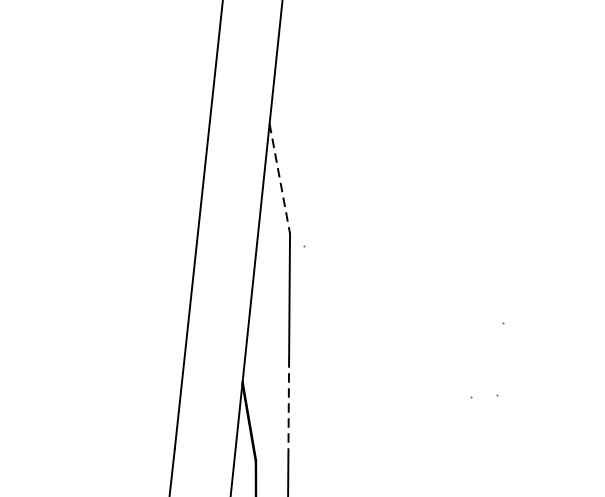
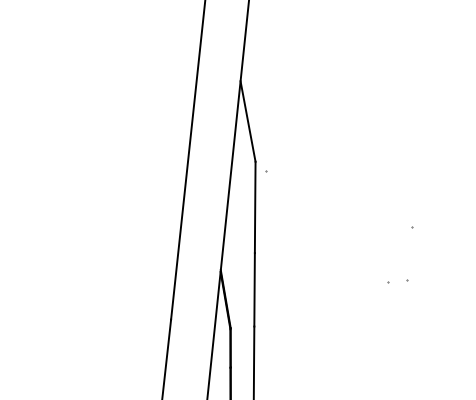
line: (280, 178) -> (248, 121), dashed -> solid
line: (288, 407) -> (254, 289), dashed -> solid

